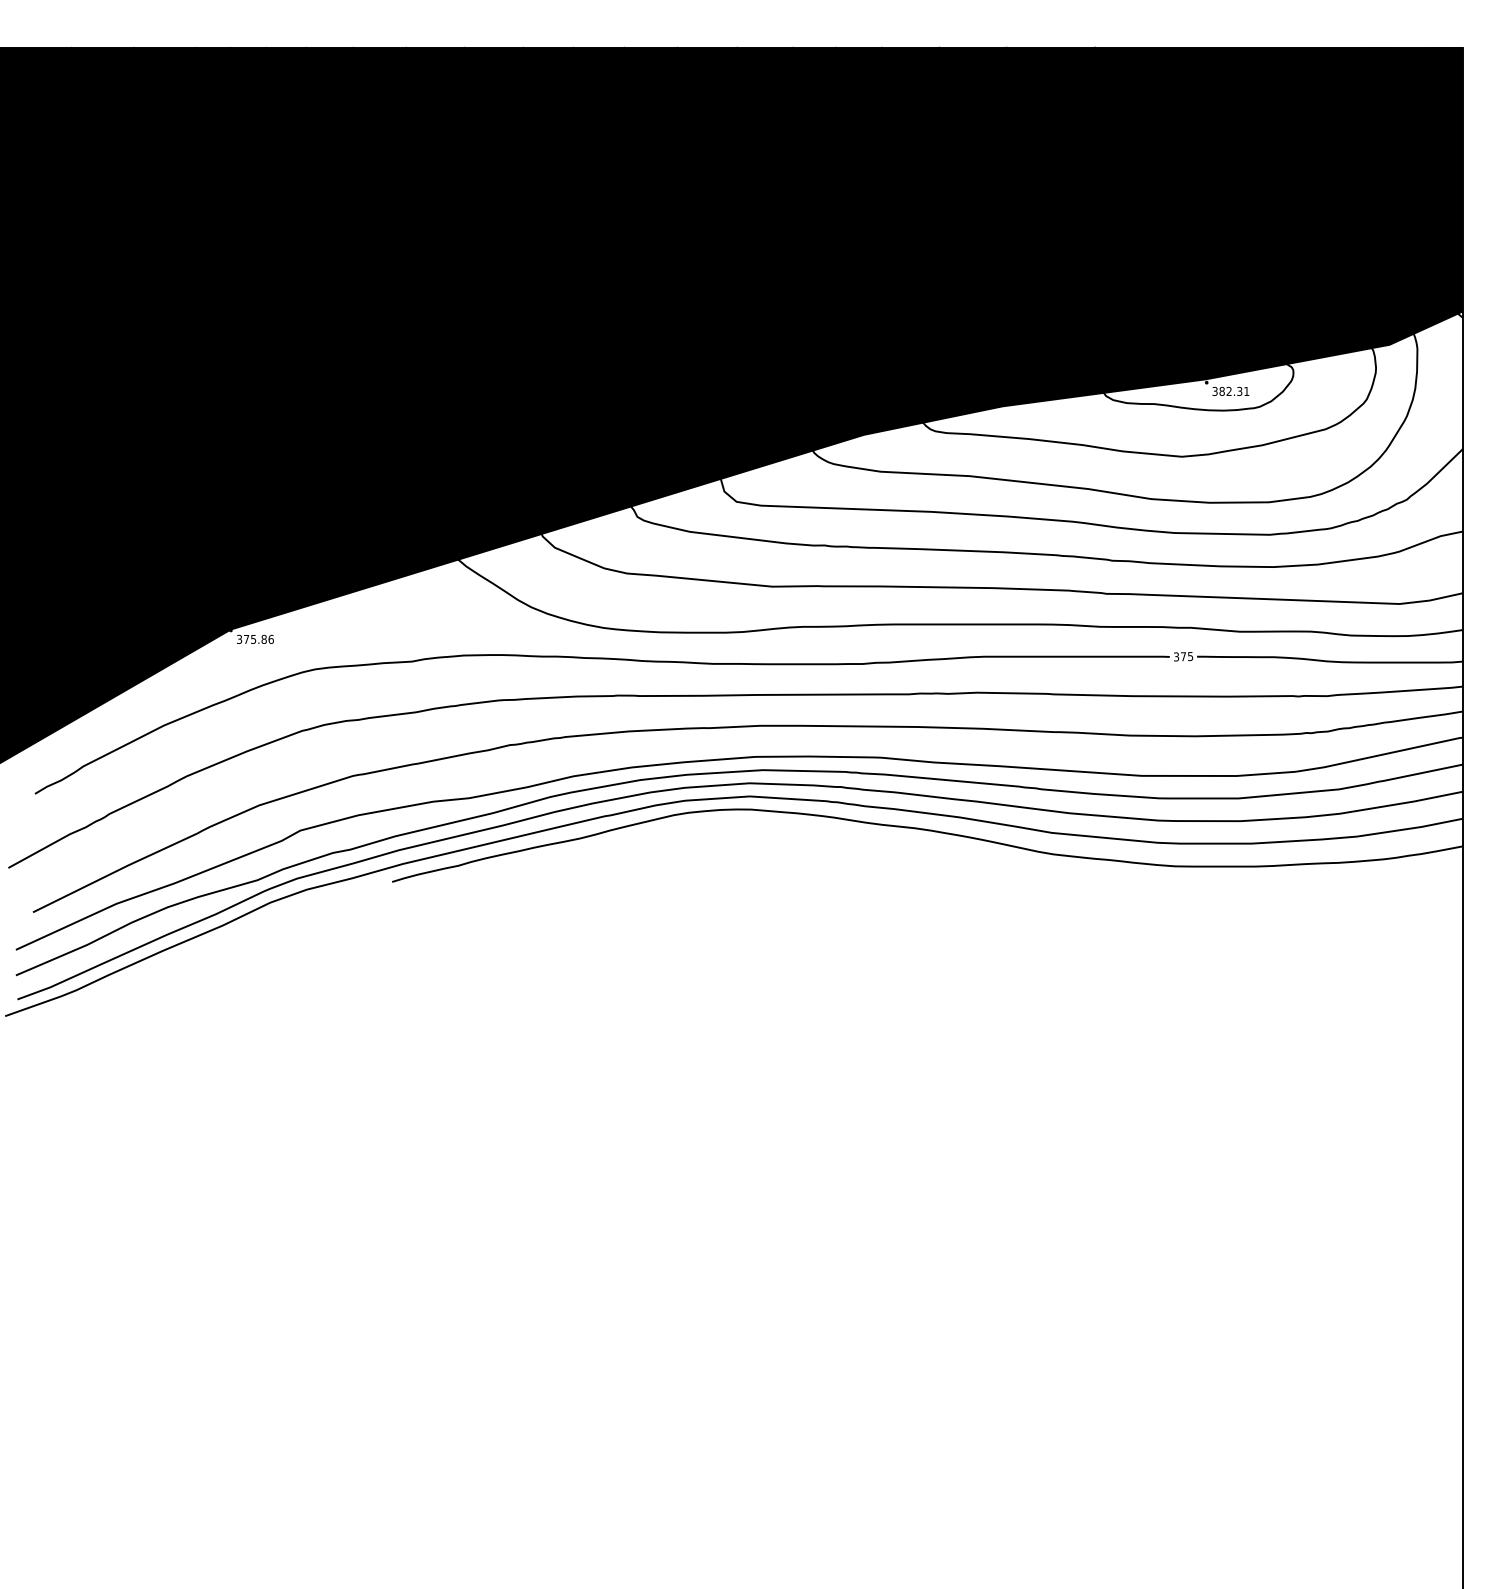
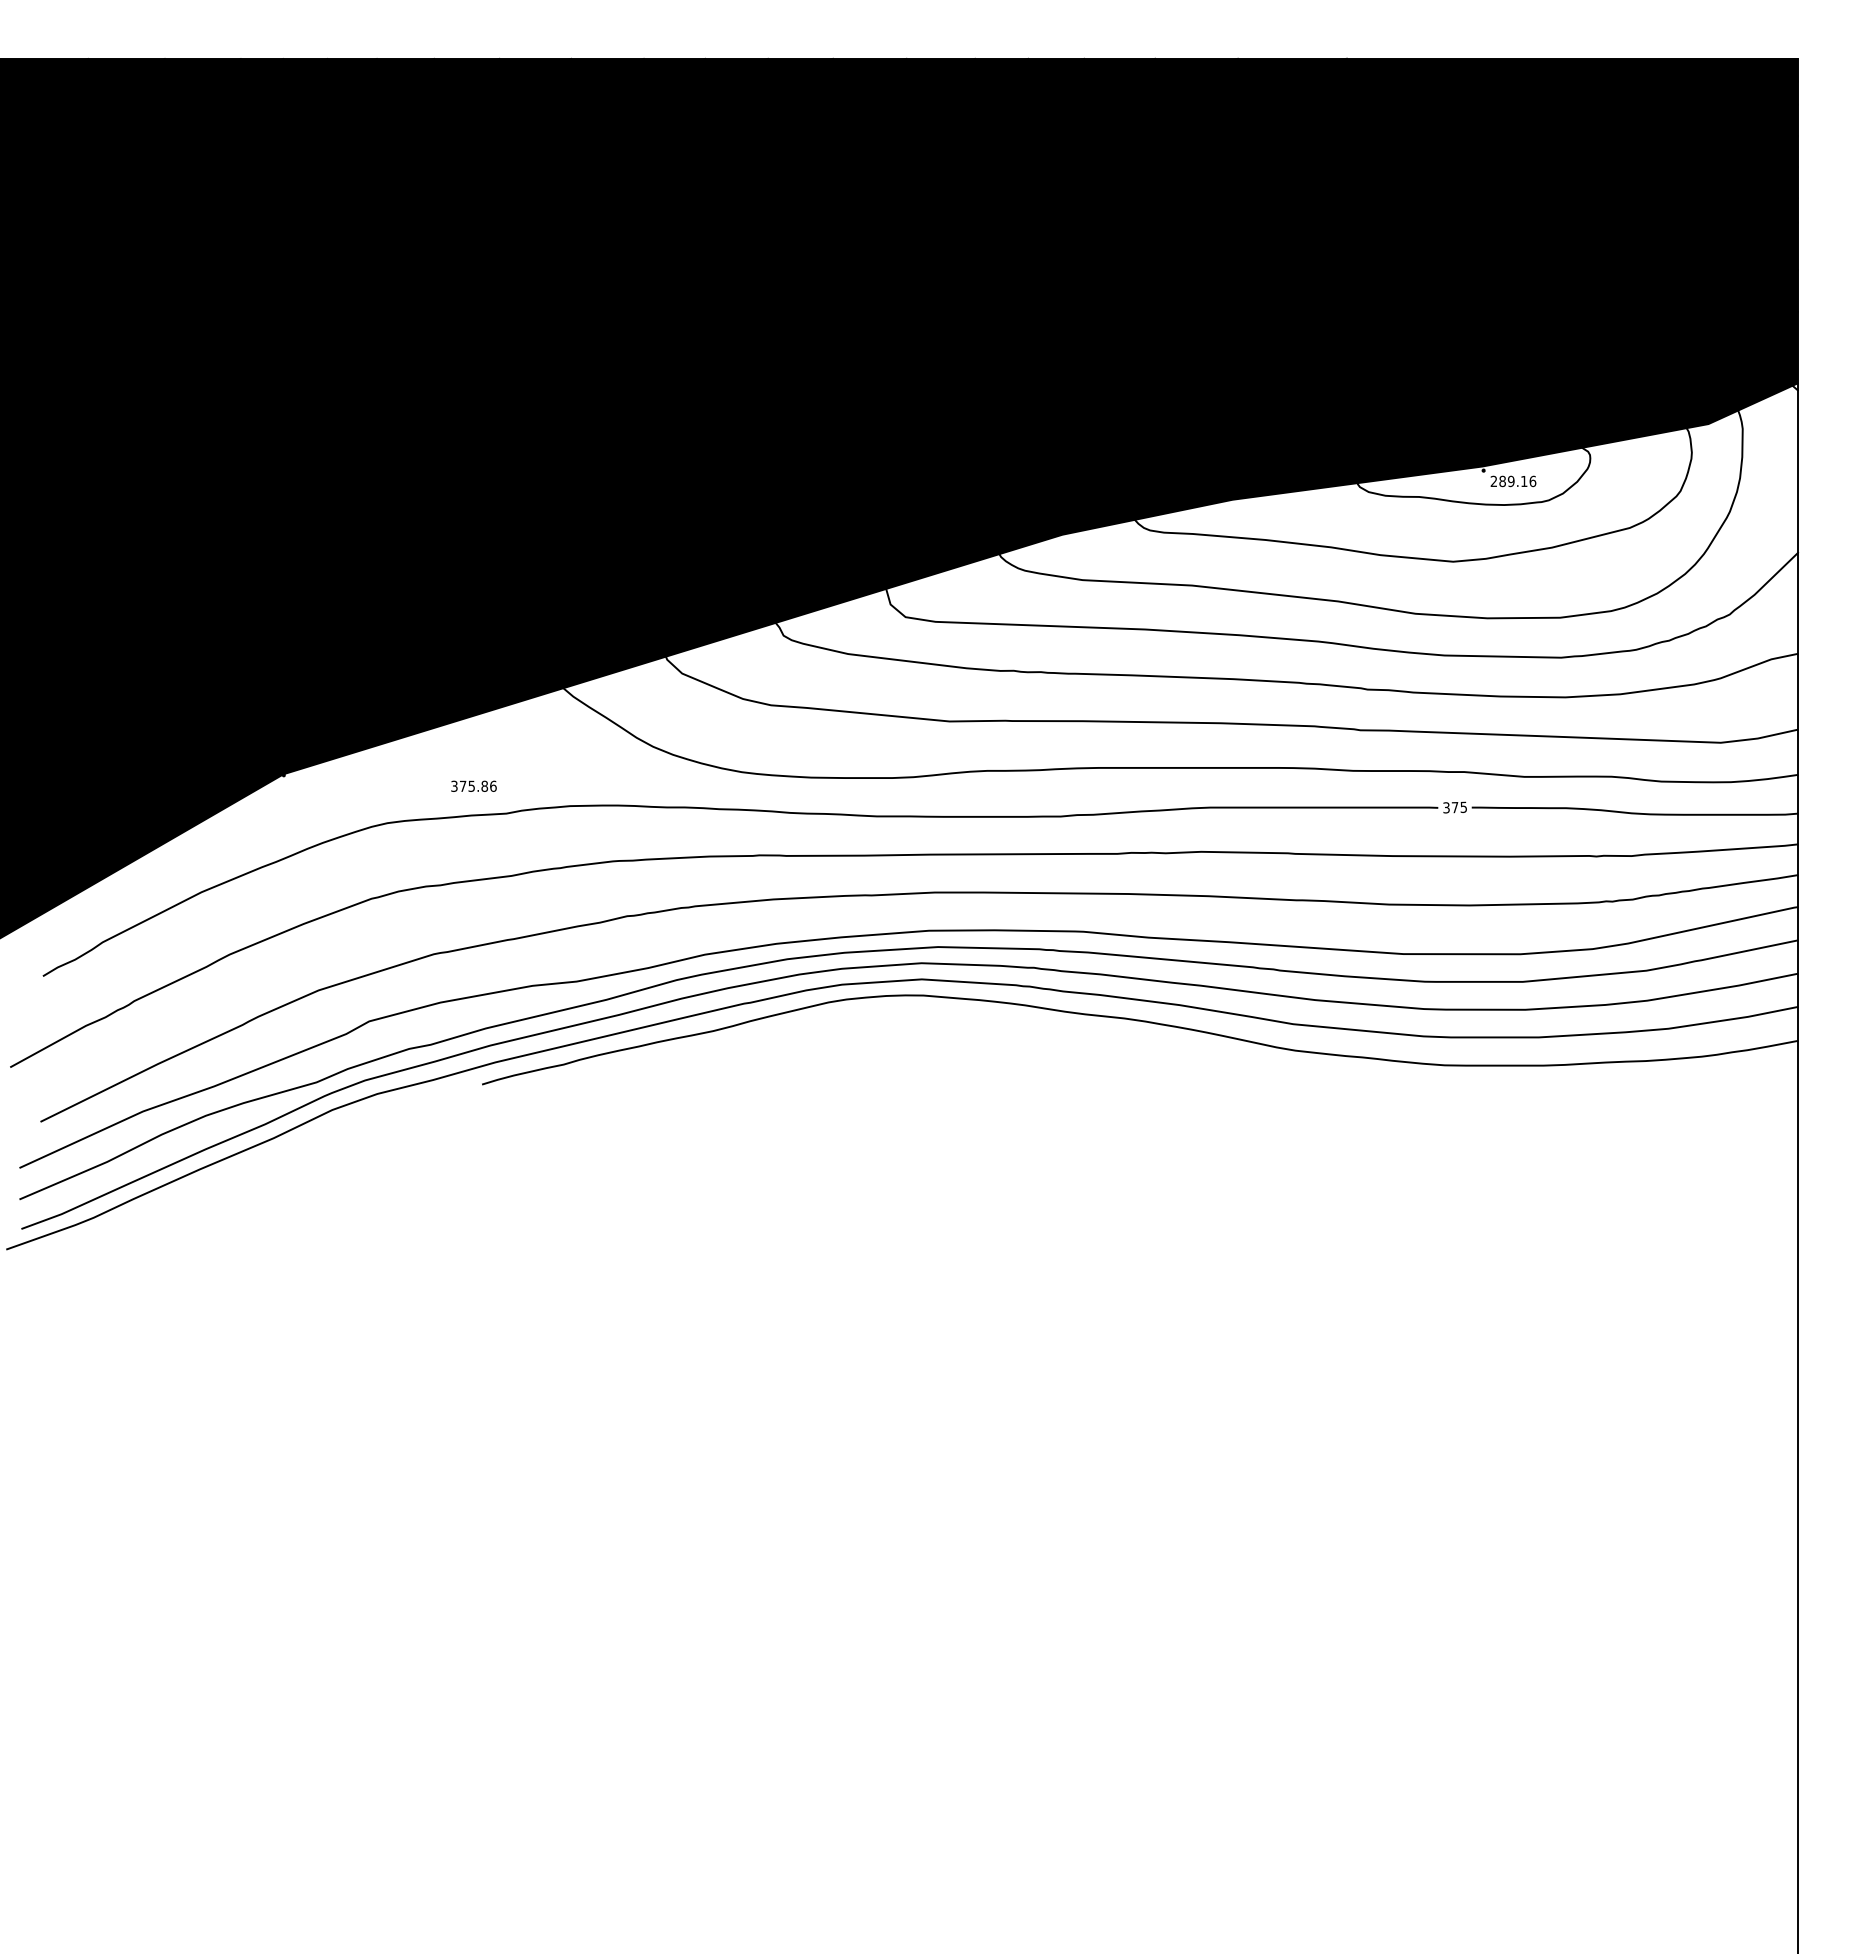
text: (1231, 391) -> (1513, 481), 382.31 -> 289.16
text: (255, 638) -> (473, 785), moved

